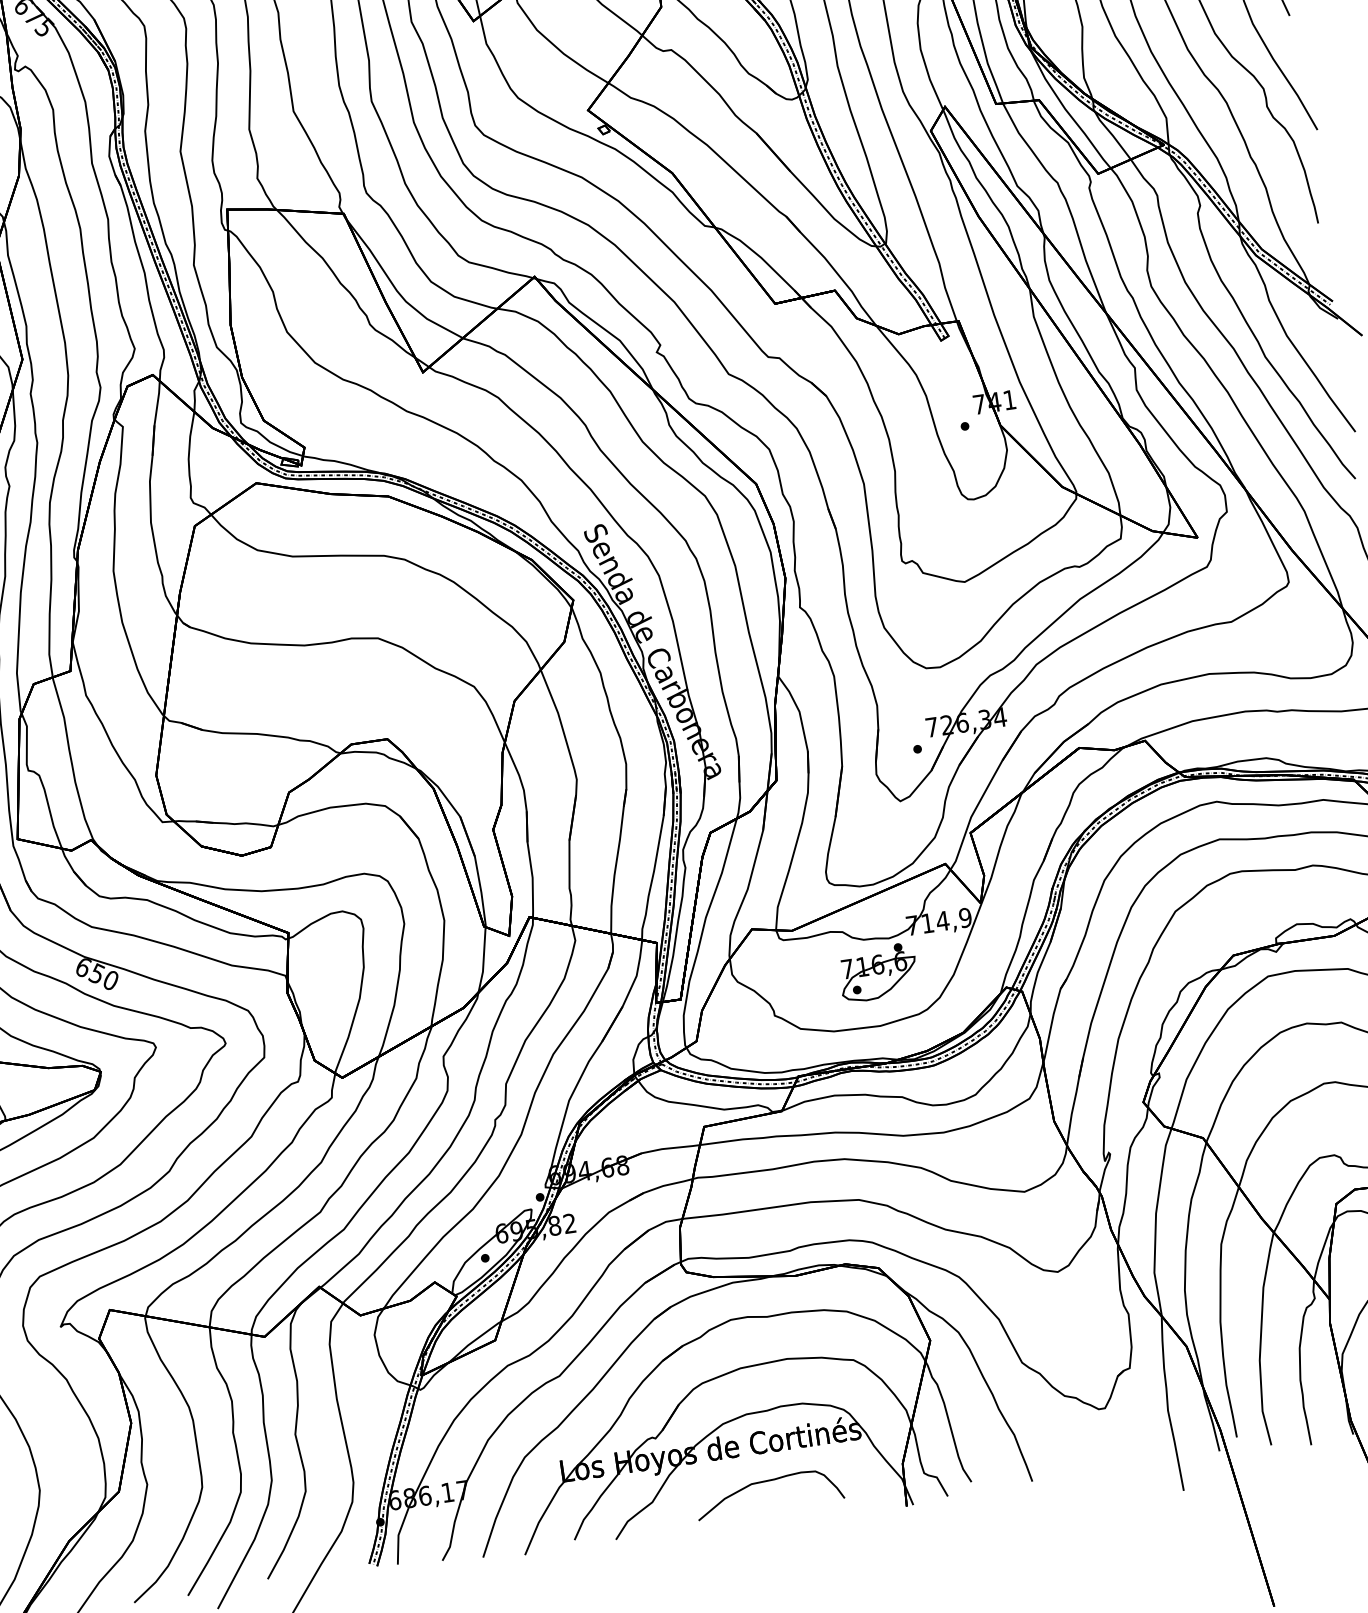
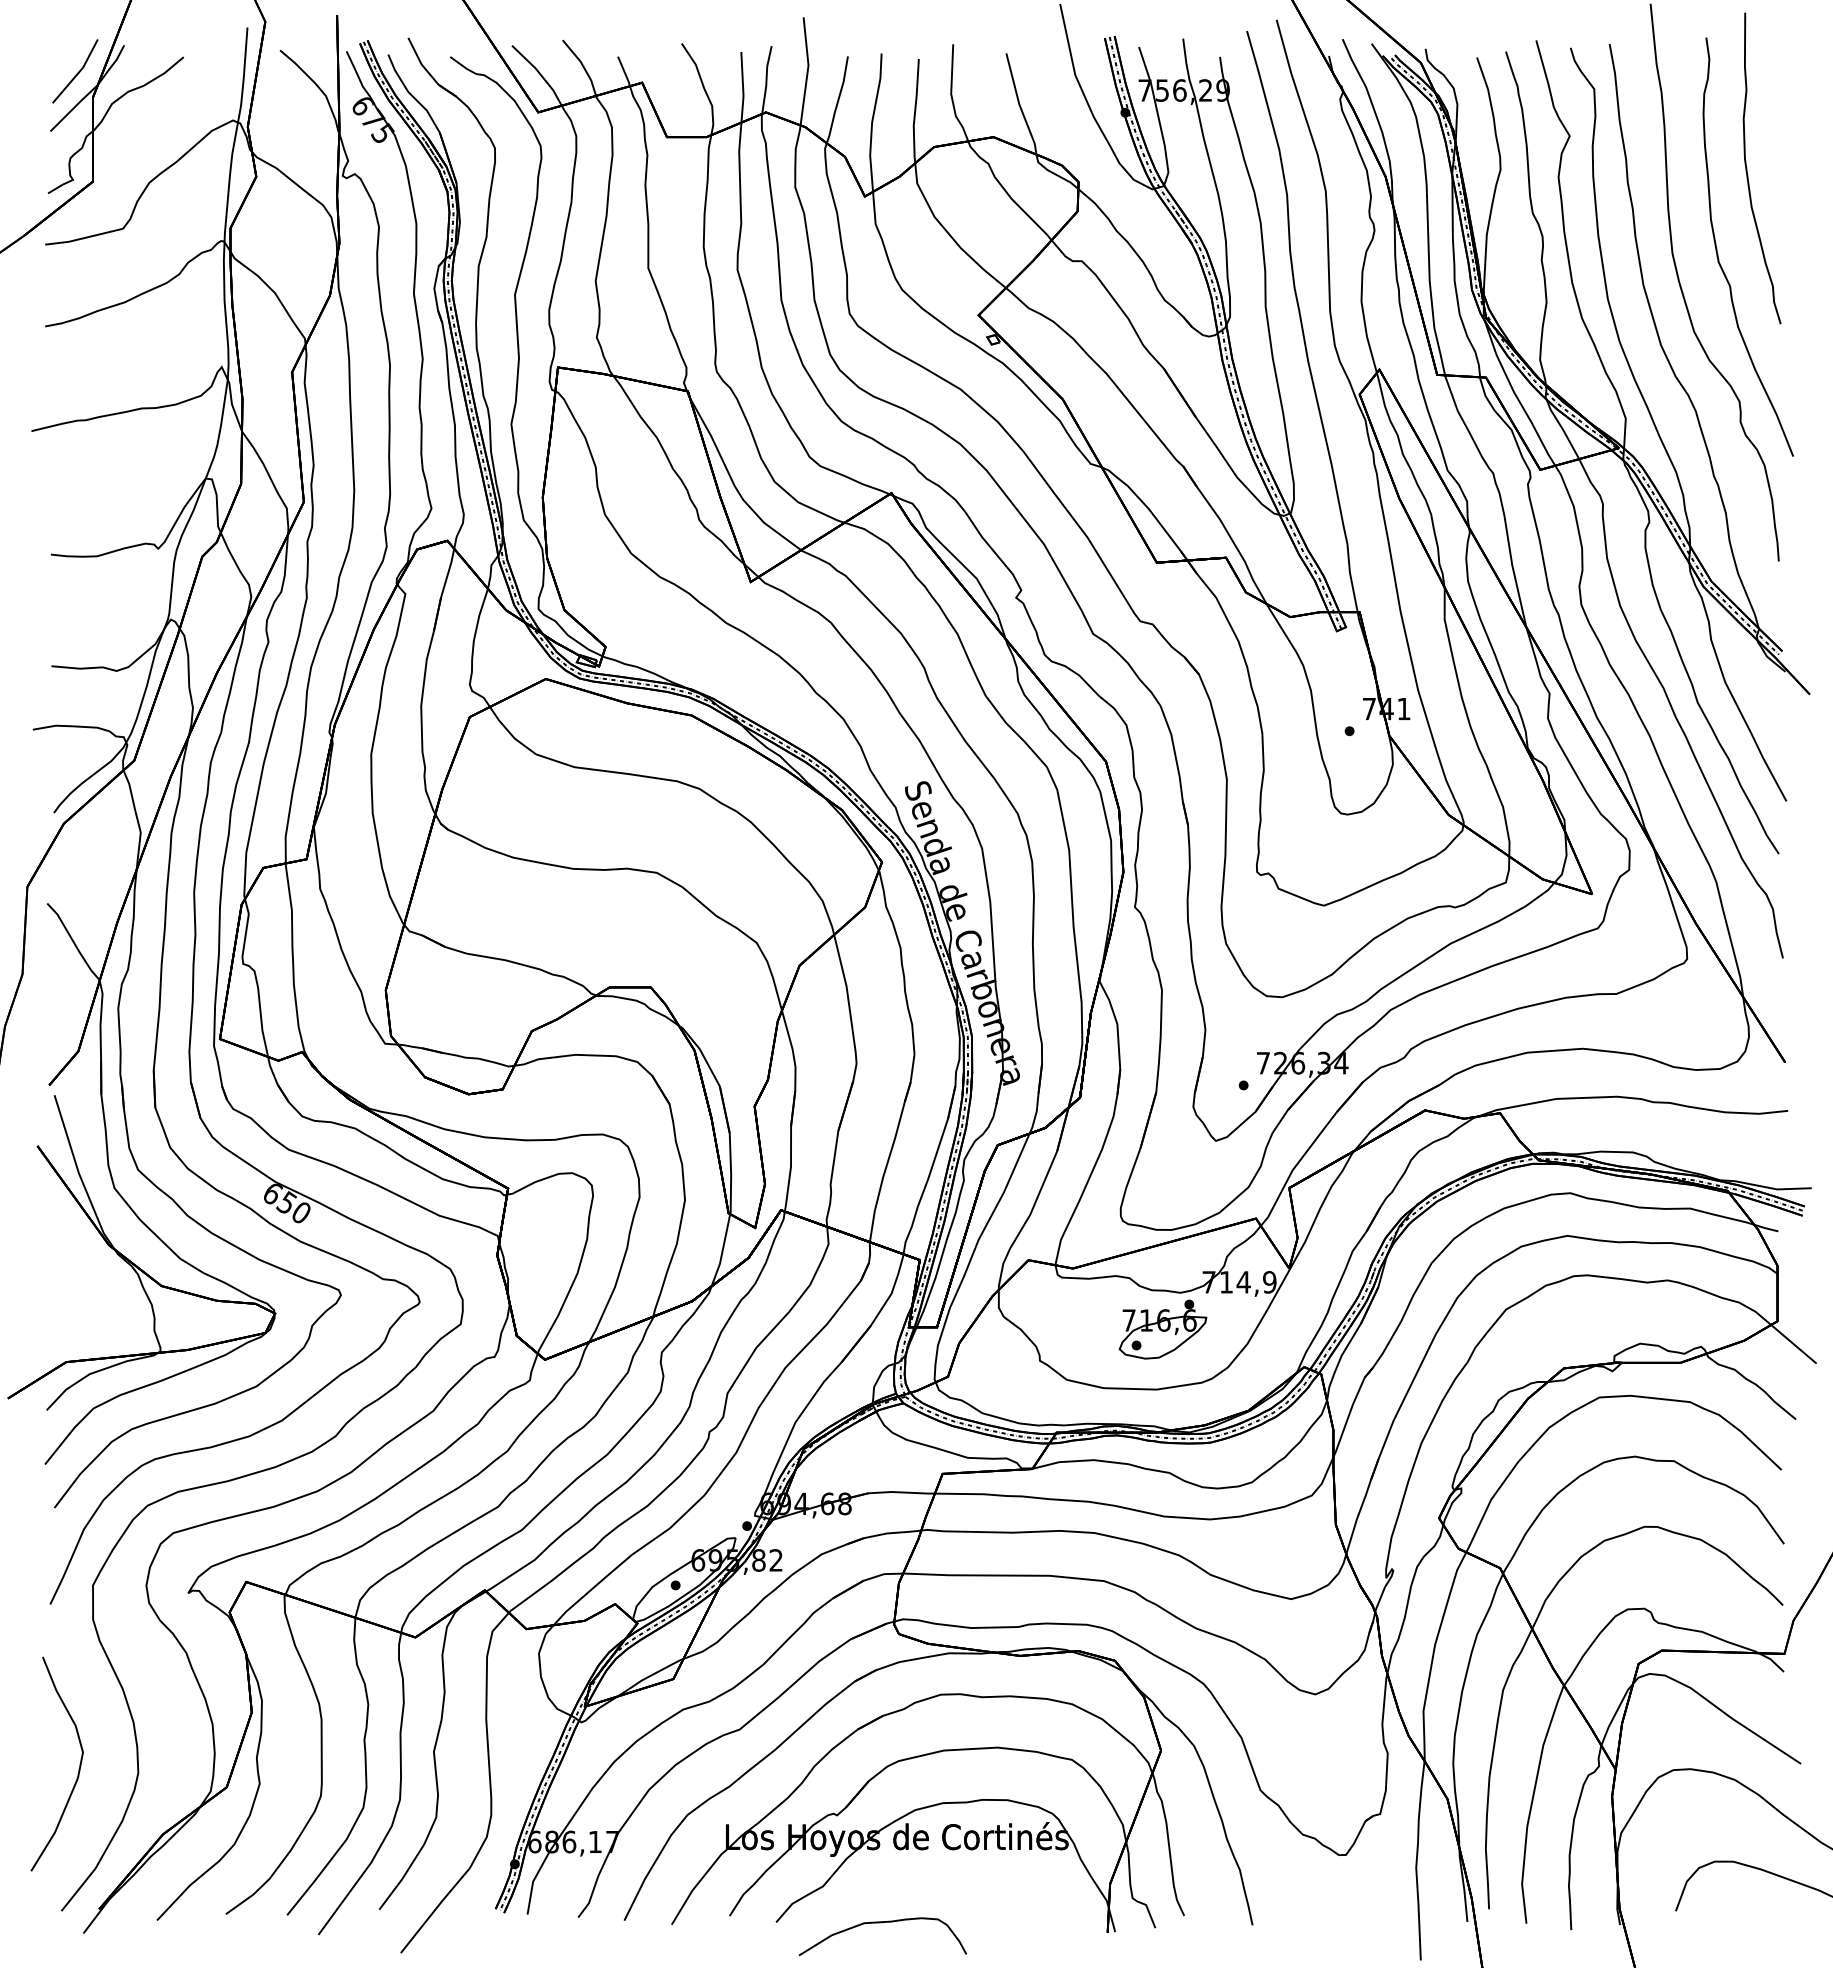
curve: (766, 1482) -> (881, 1923), moved

